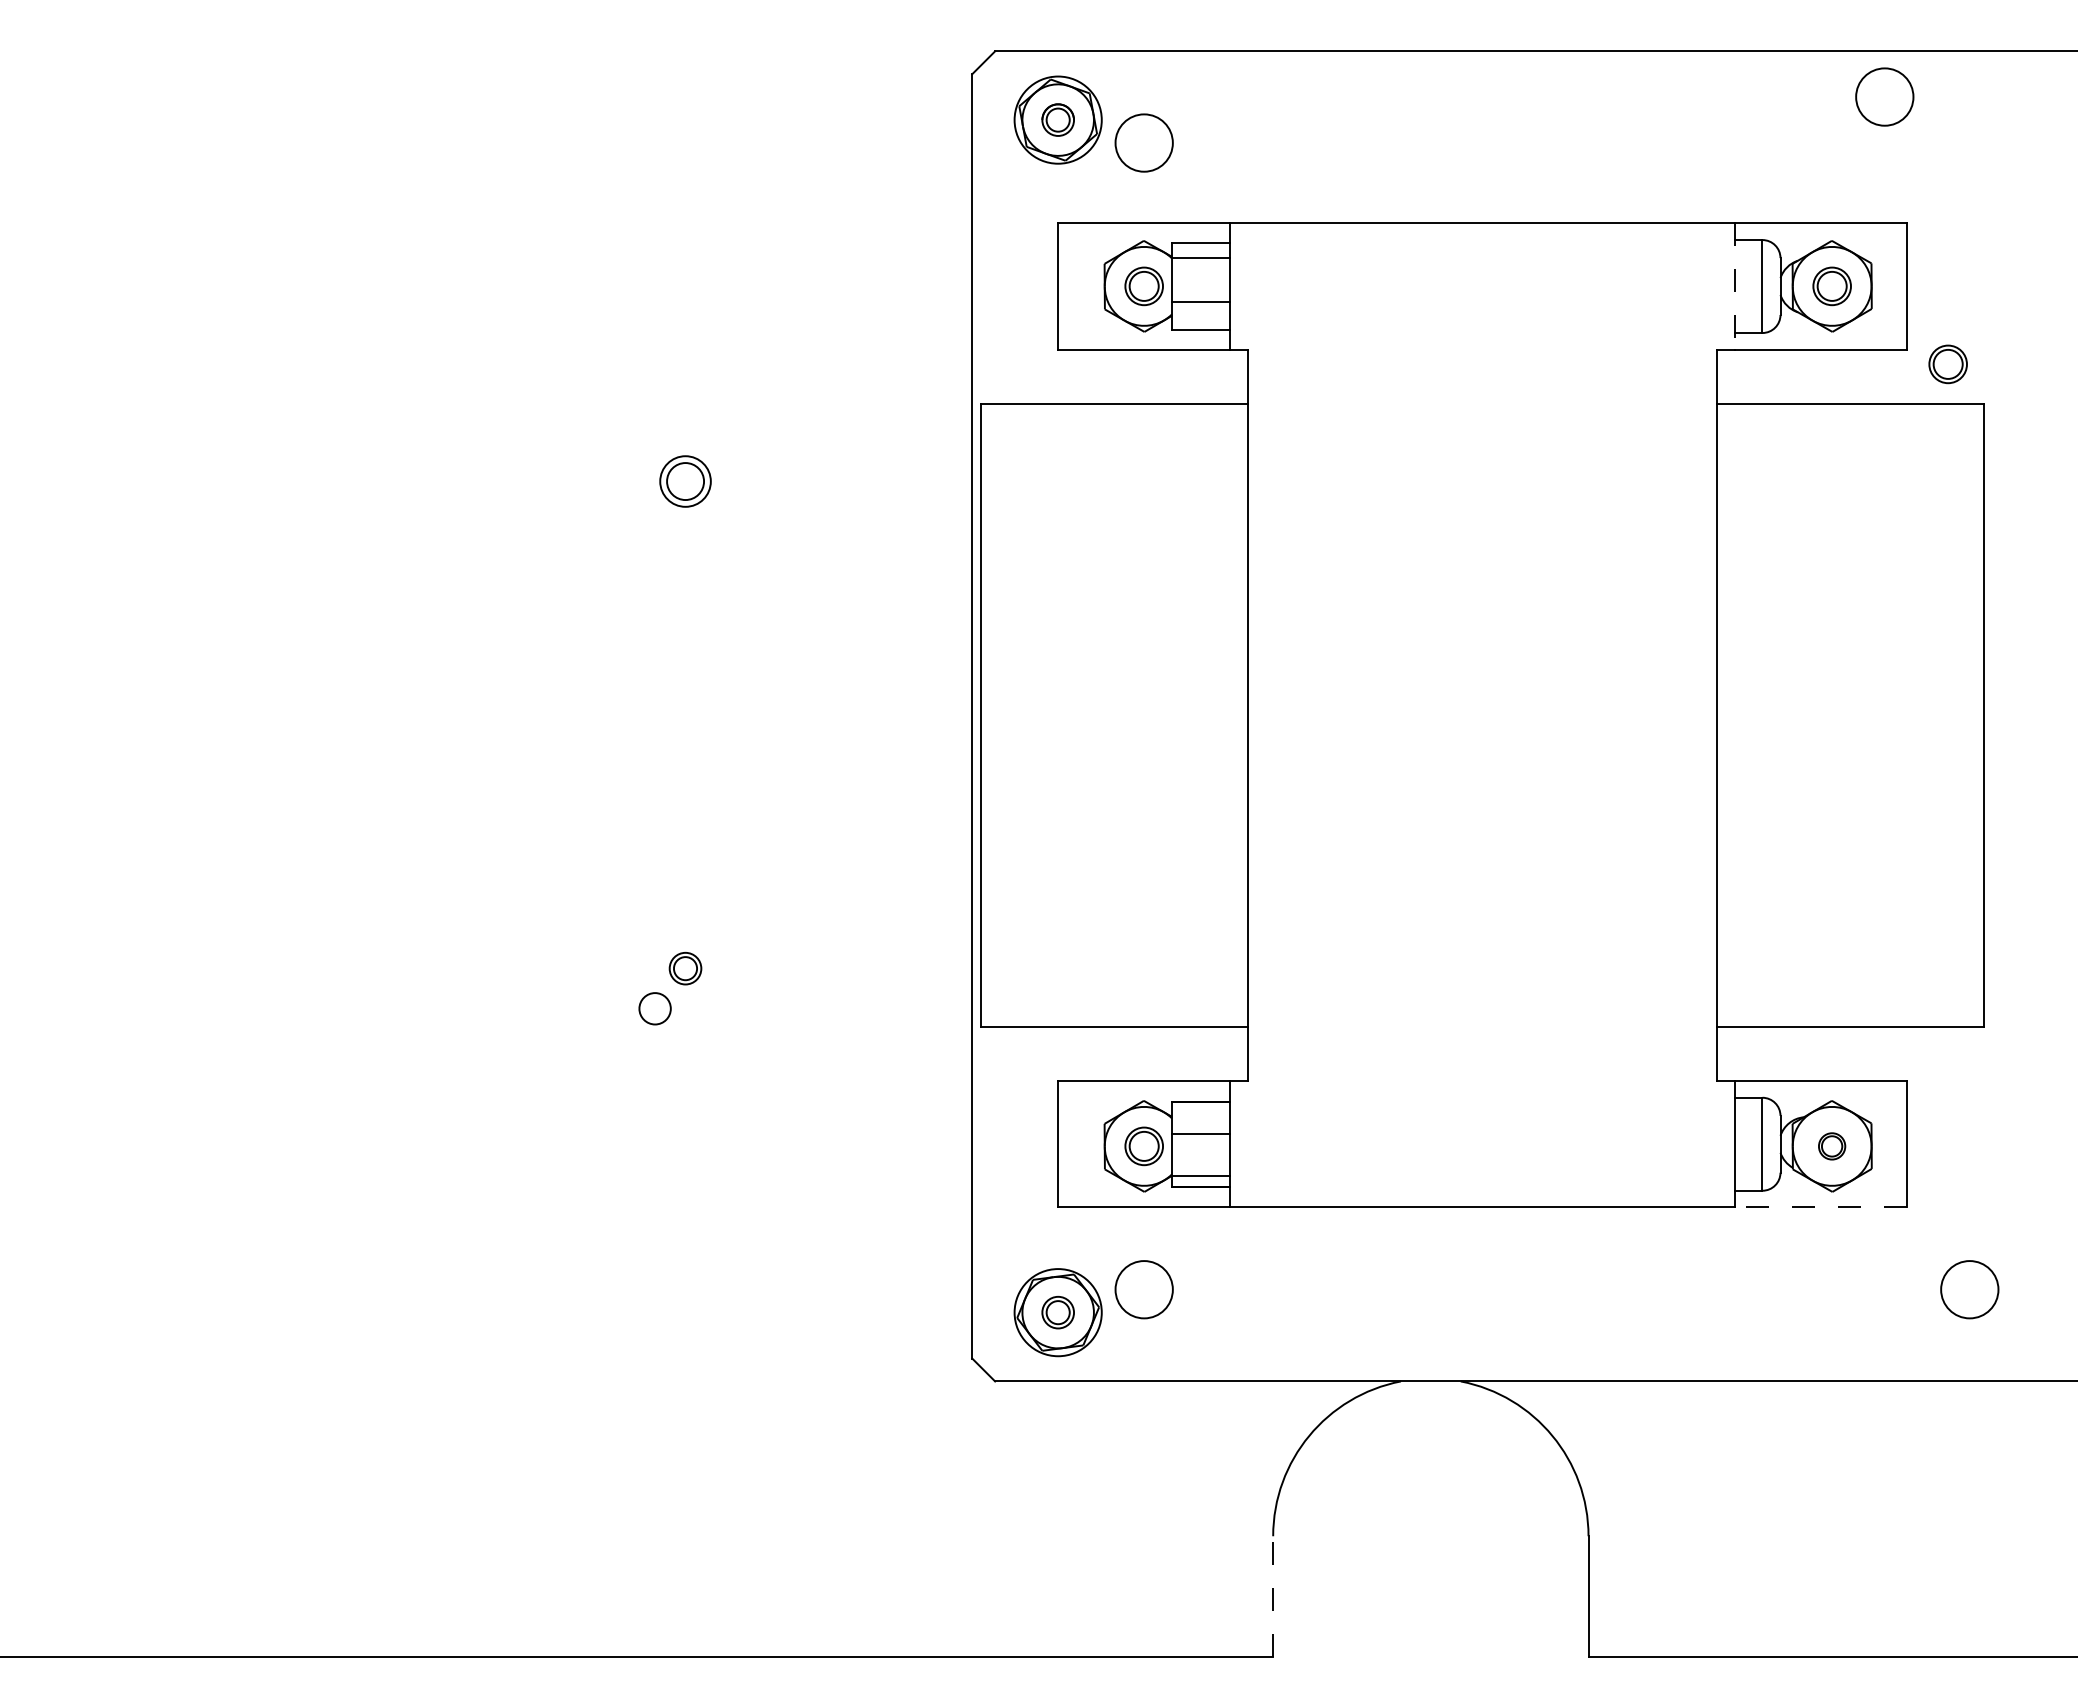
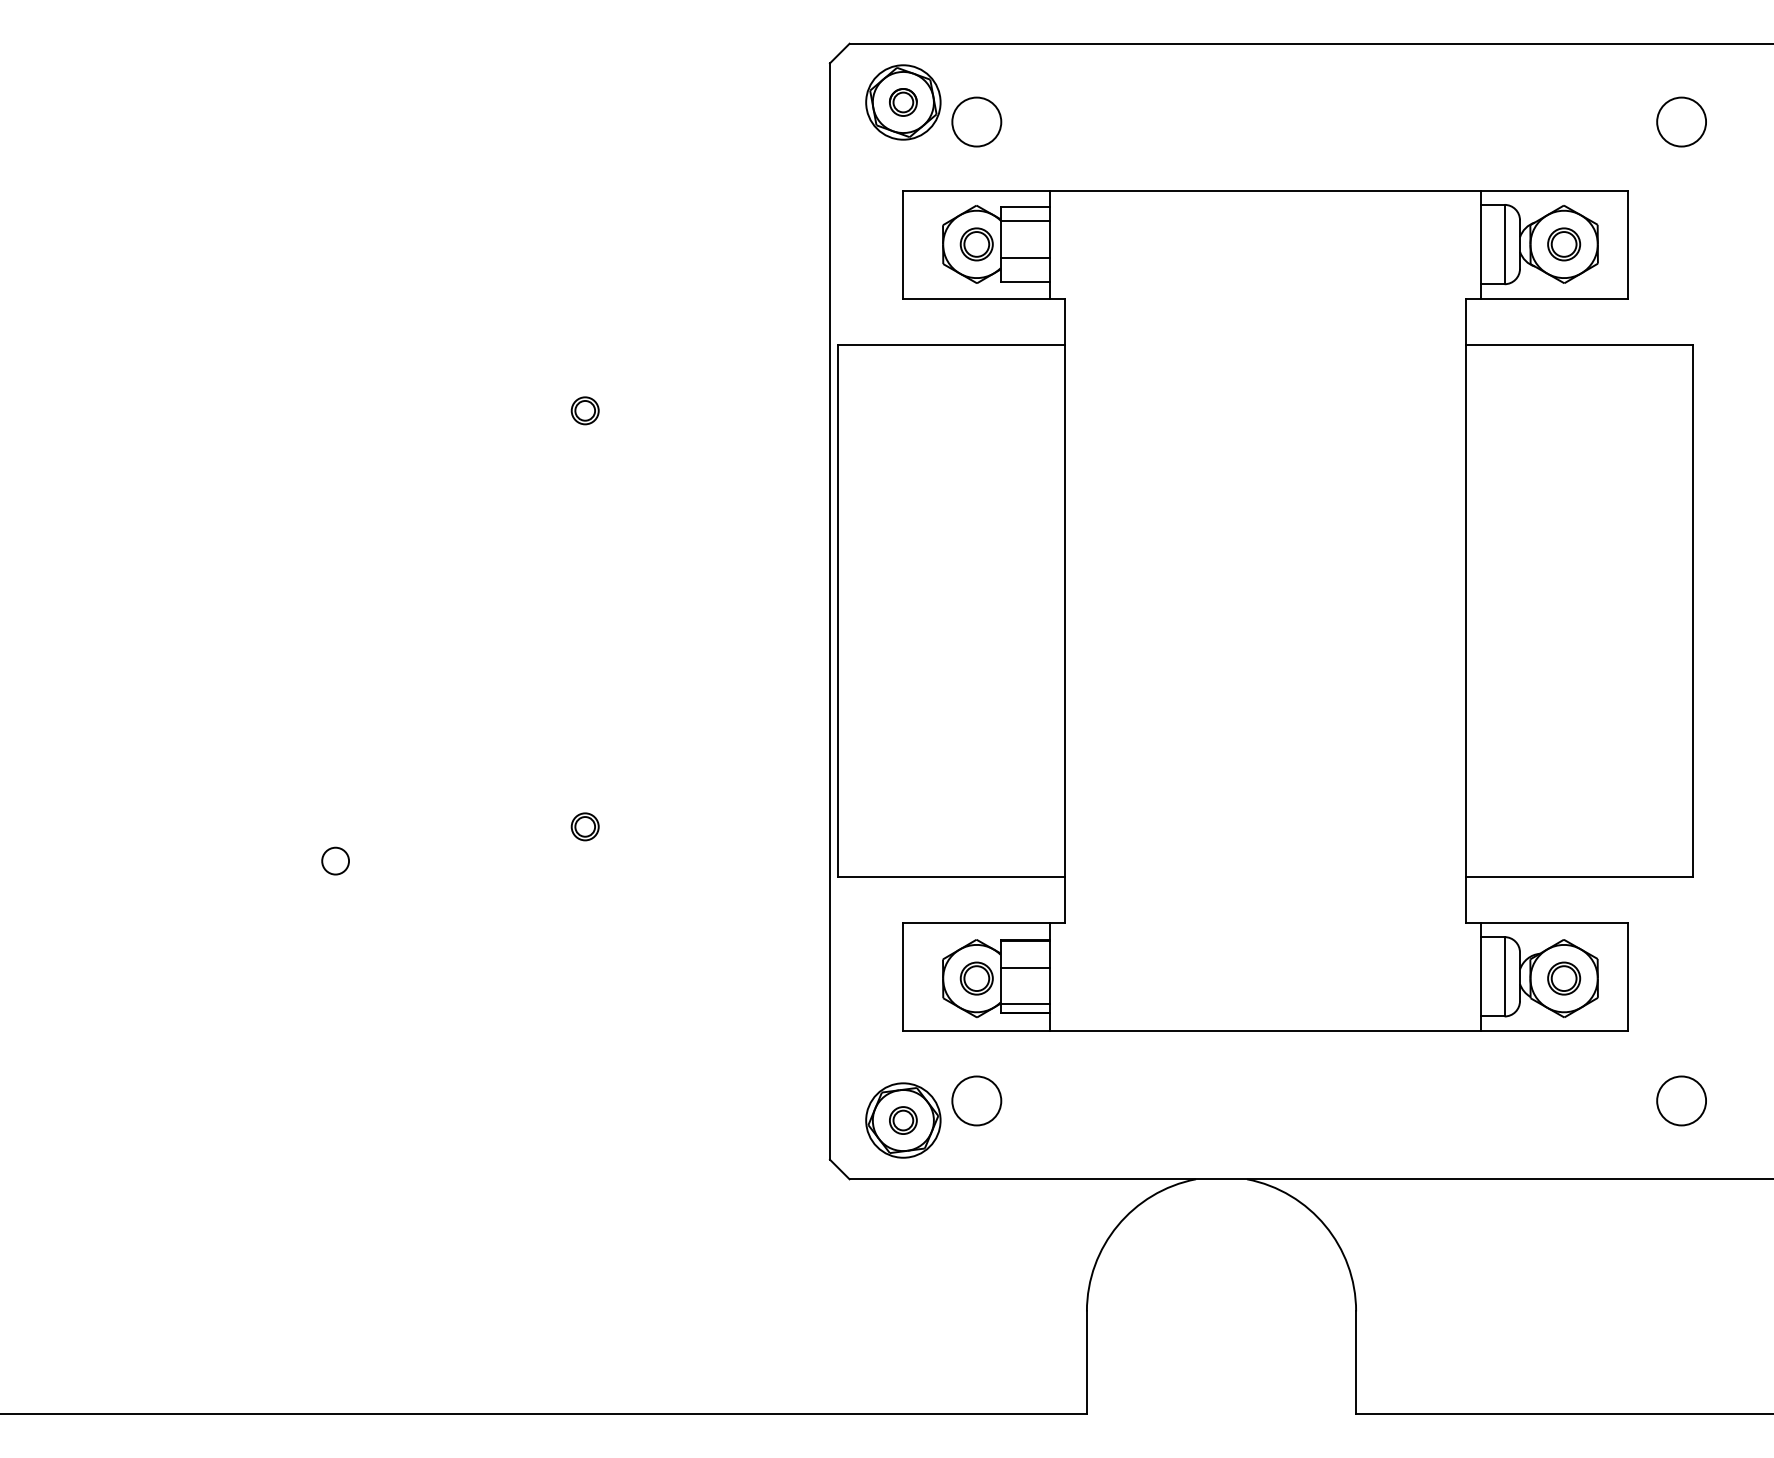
circle: (1884, 96) -> (1681, 121), moved
line: (1735, 287) -> (1481, 245), dashed -> solid
part: (1947, 364) -> (1662, 311), removed
part: (685, 480) -> (585, 410), size x0.62
circle: (654, 1008) -> (335, 860), moved
part: (1831, 1146) -> (1563, 978), size x1.43
line: (1821, 1207) -> (1555, 1030), dashed -> solid
line: (1273, 1595) -> (1087, 1362), dashed -> solid

